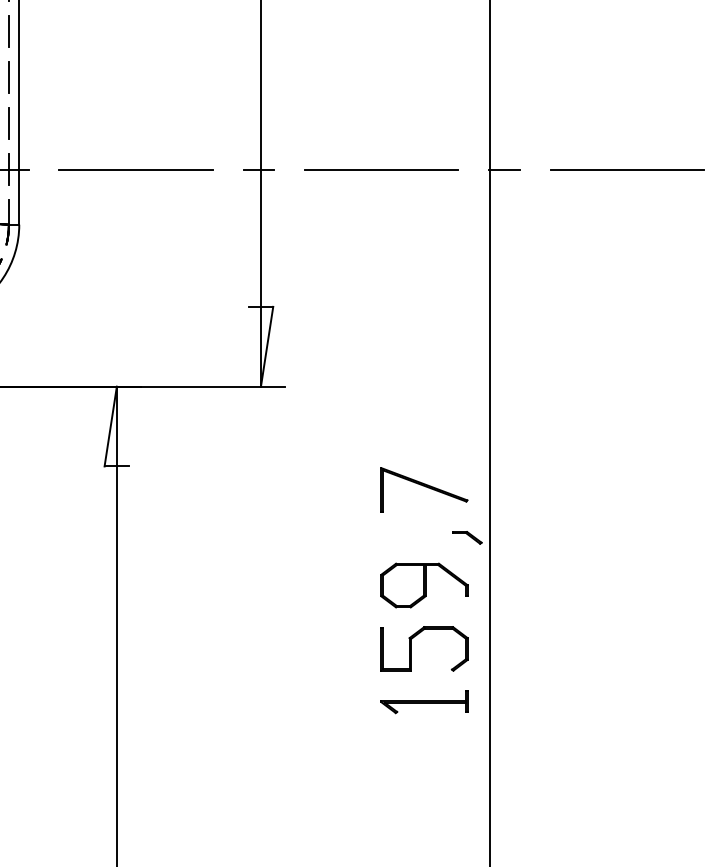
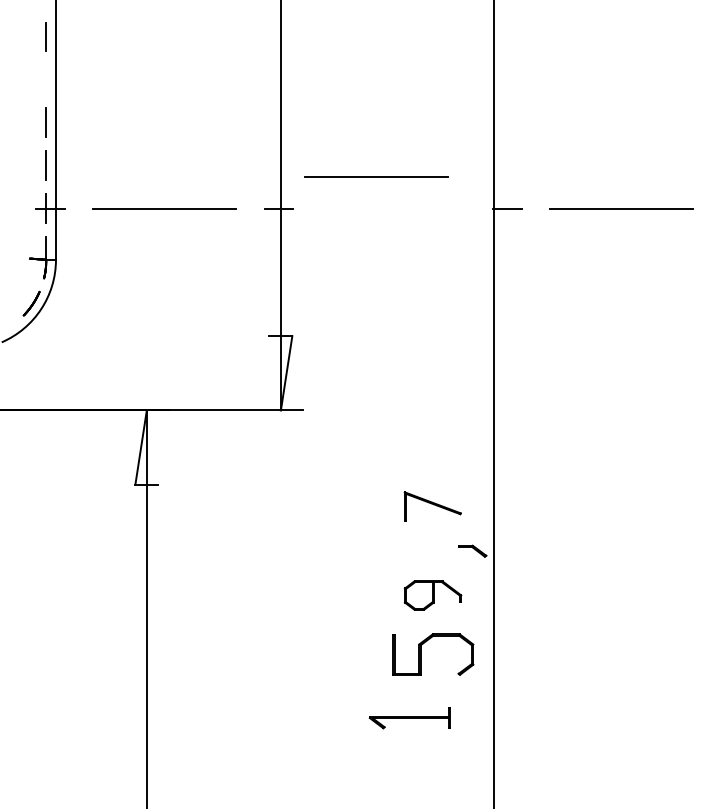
line: (9, 30) -> (46, 79), removed
line: (381, 169) -> (376, 176), moved
part: (423, 489) -> (432, 506), size x0.7
part: (423, 585) -> (432, 595), size x0.7
part: (423, 702) -> (409, 718), moved

